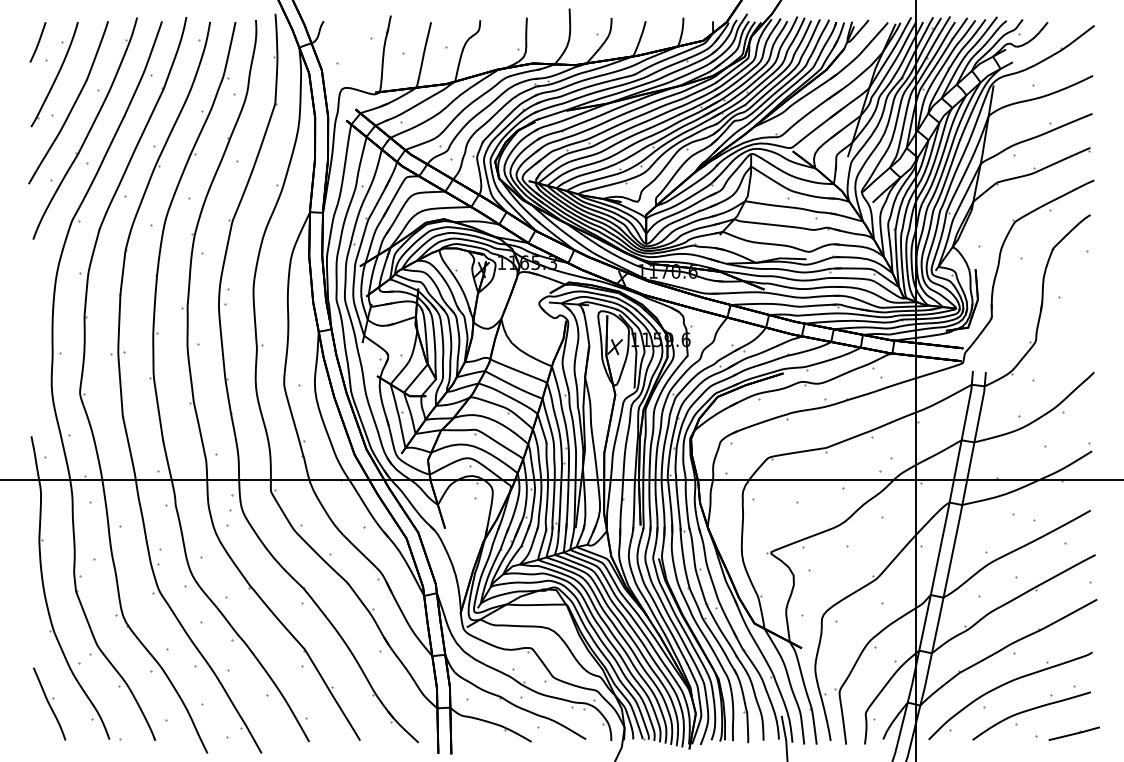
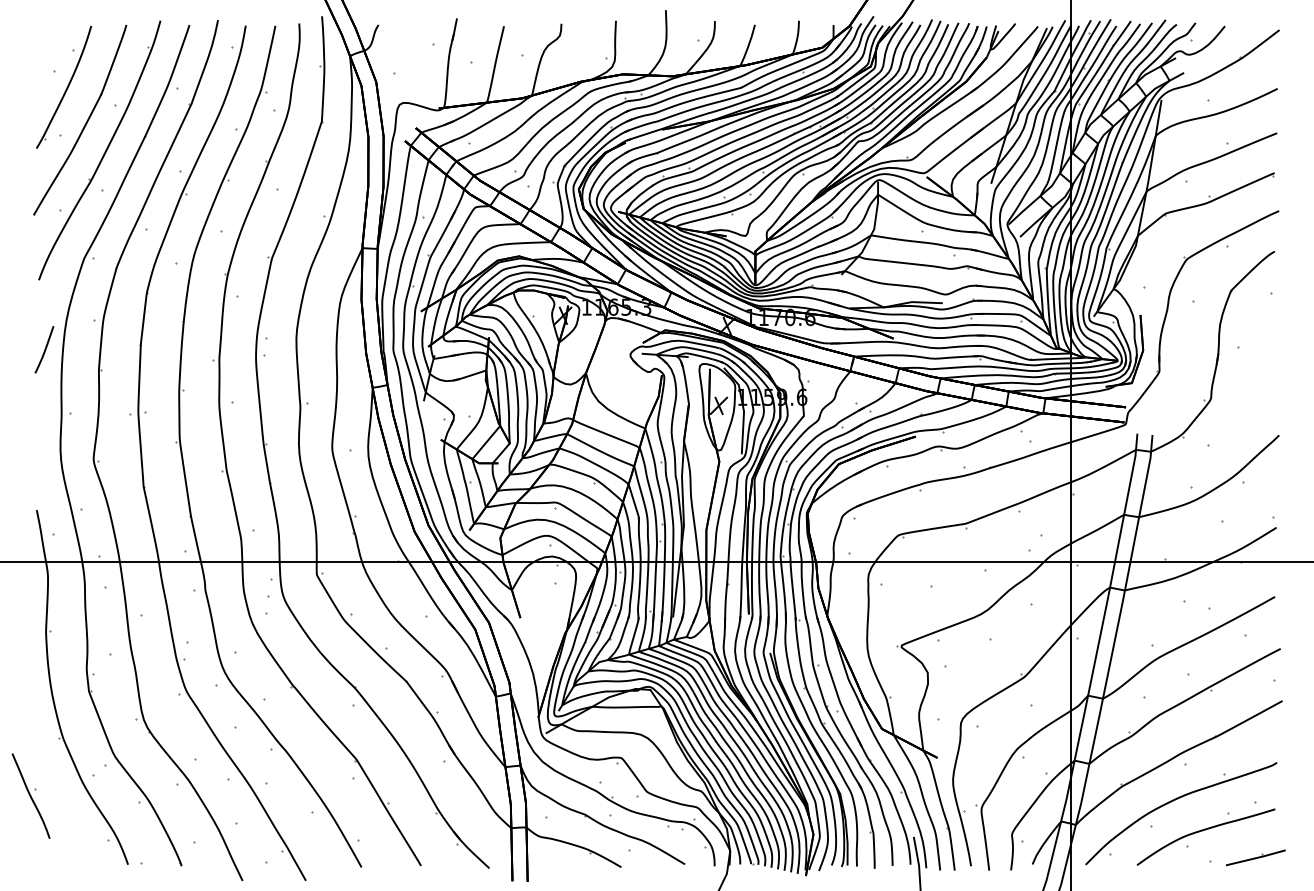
line: (38, 42) -> (44, 349), moved
part: (49, 703) -> (30, 795), moved

